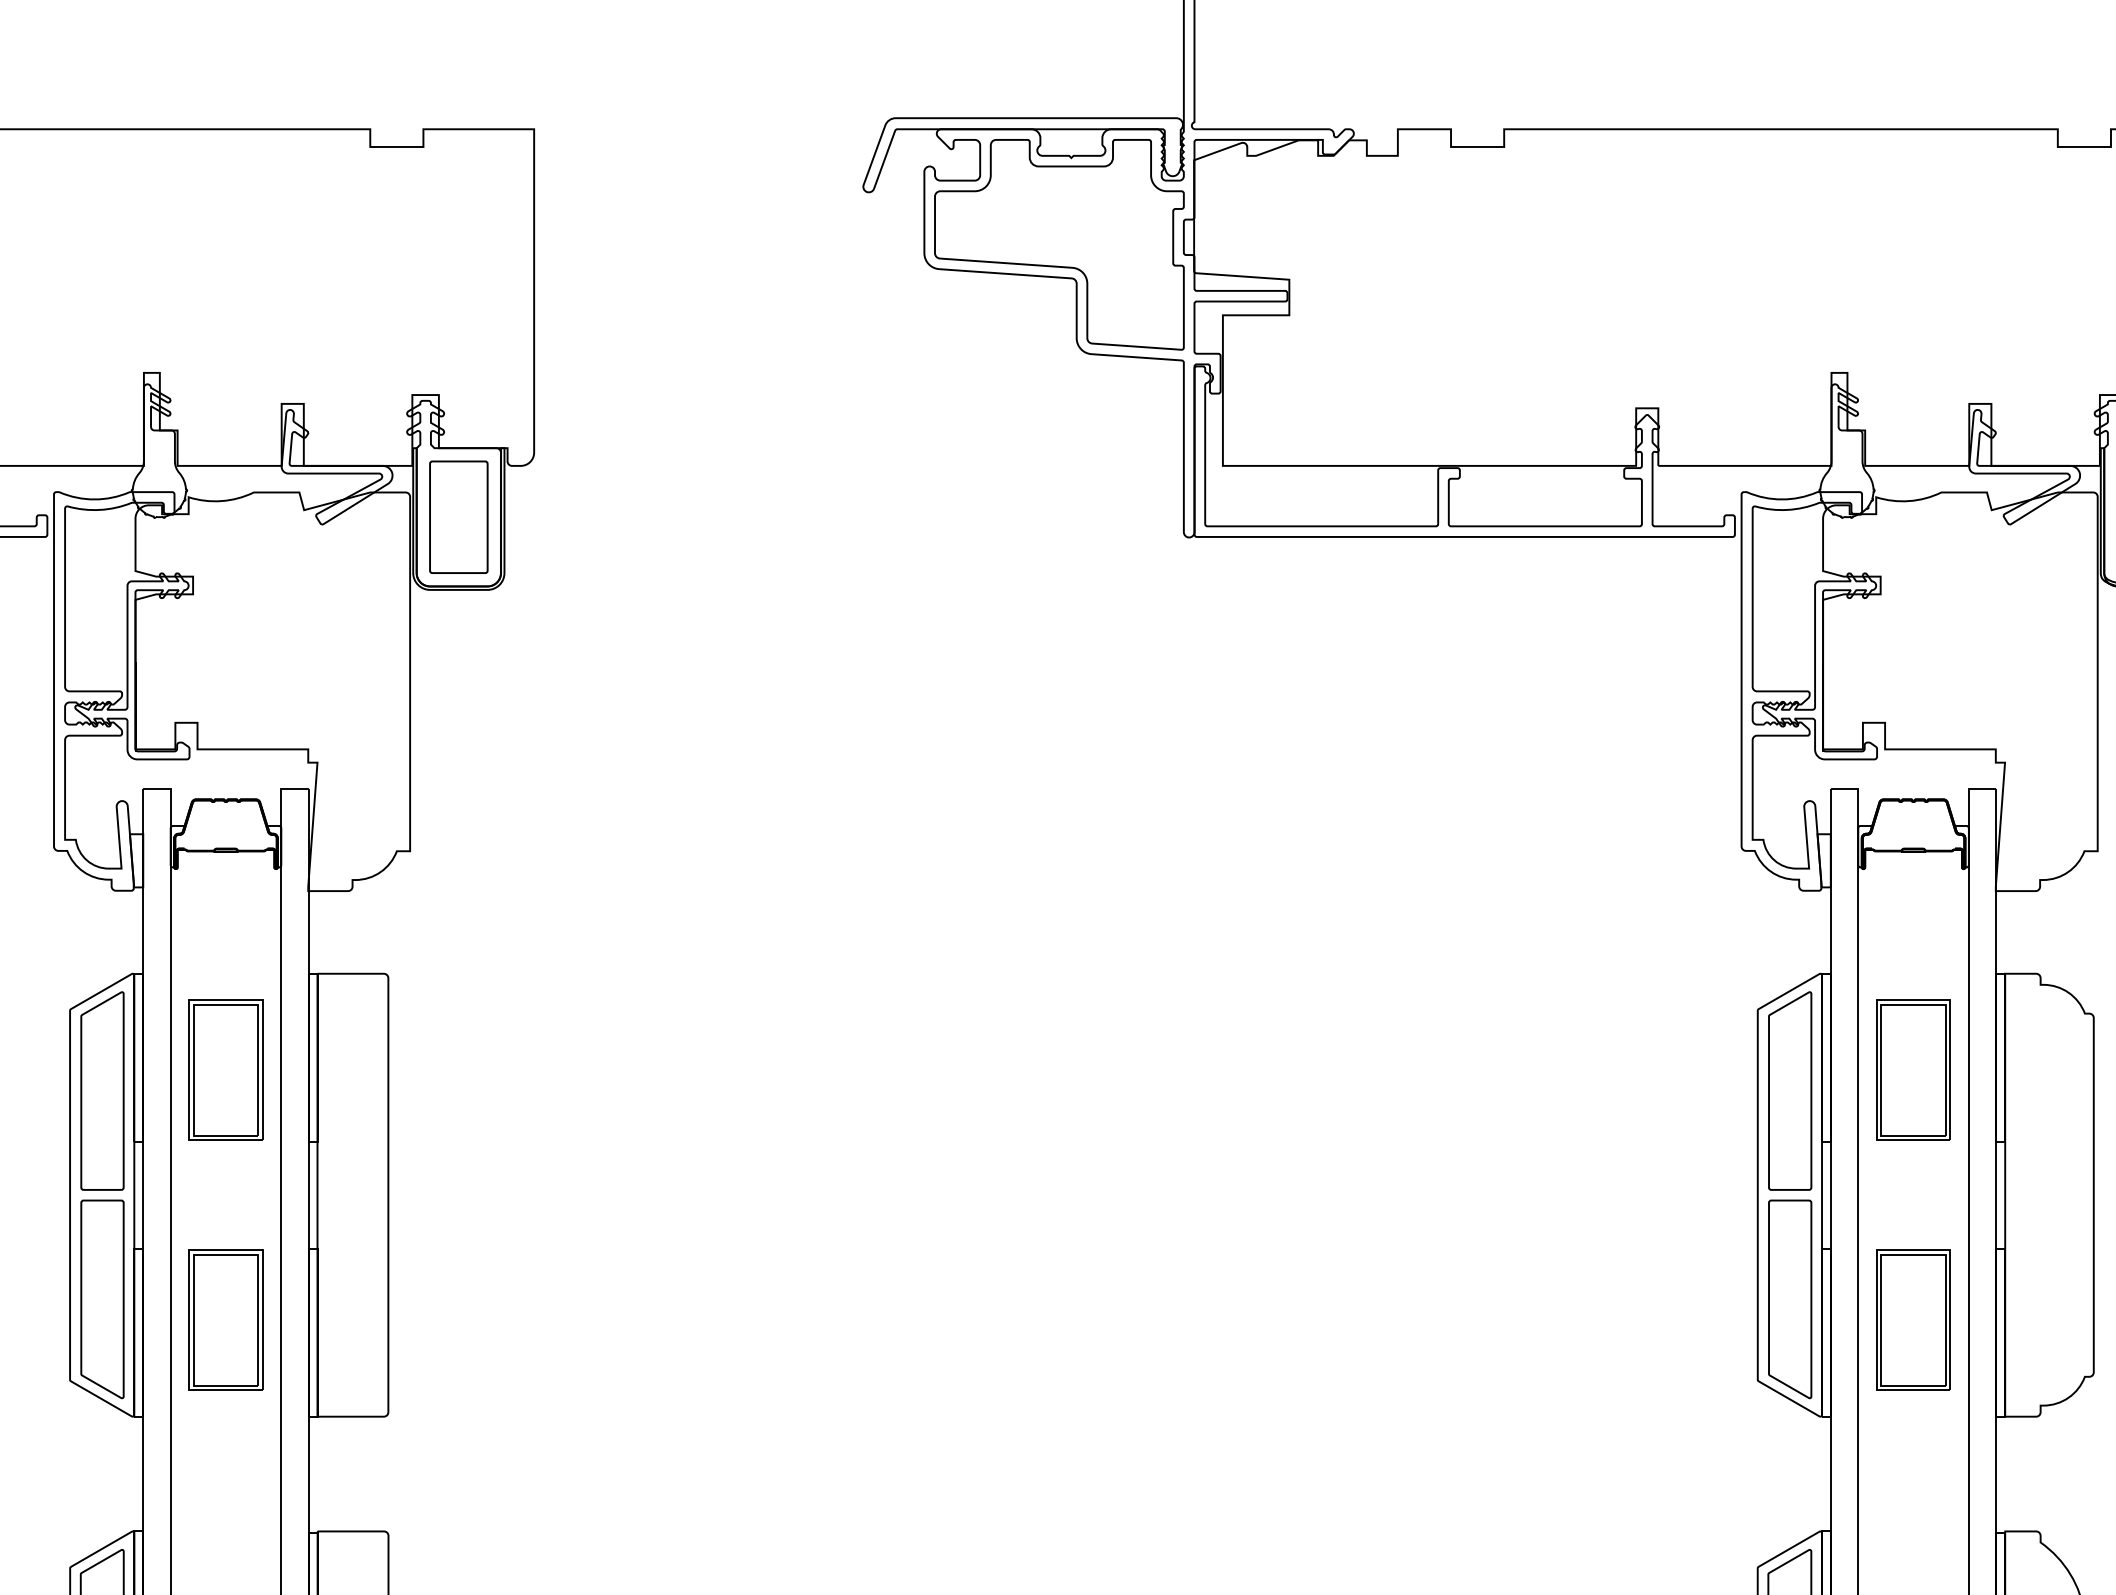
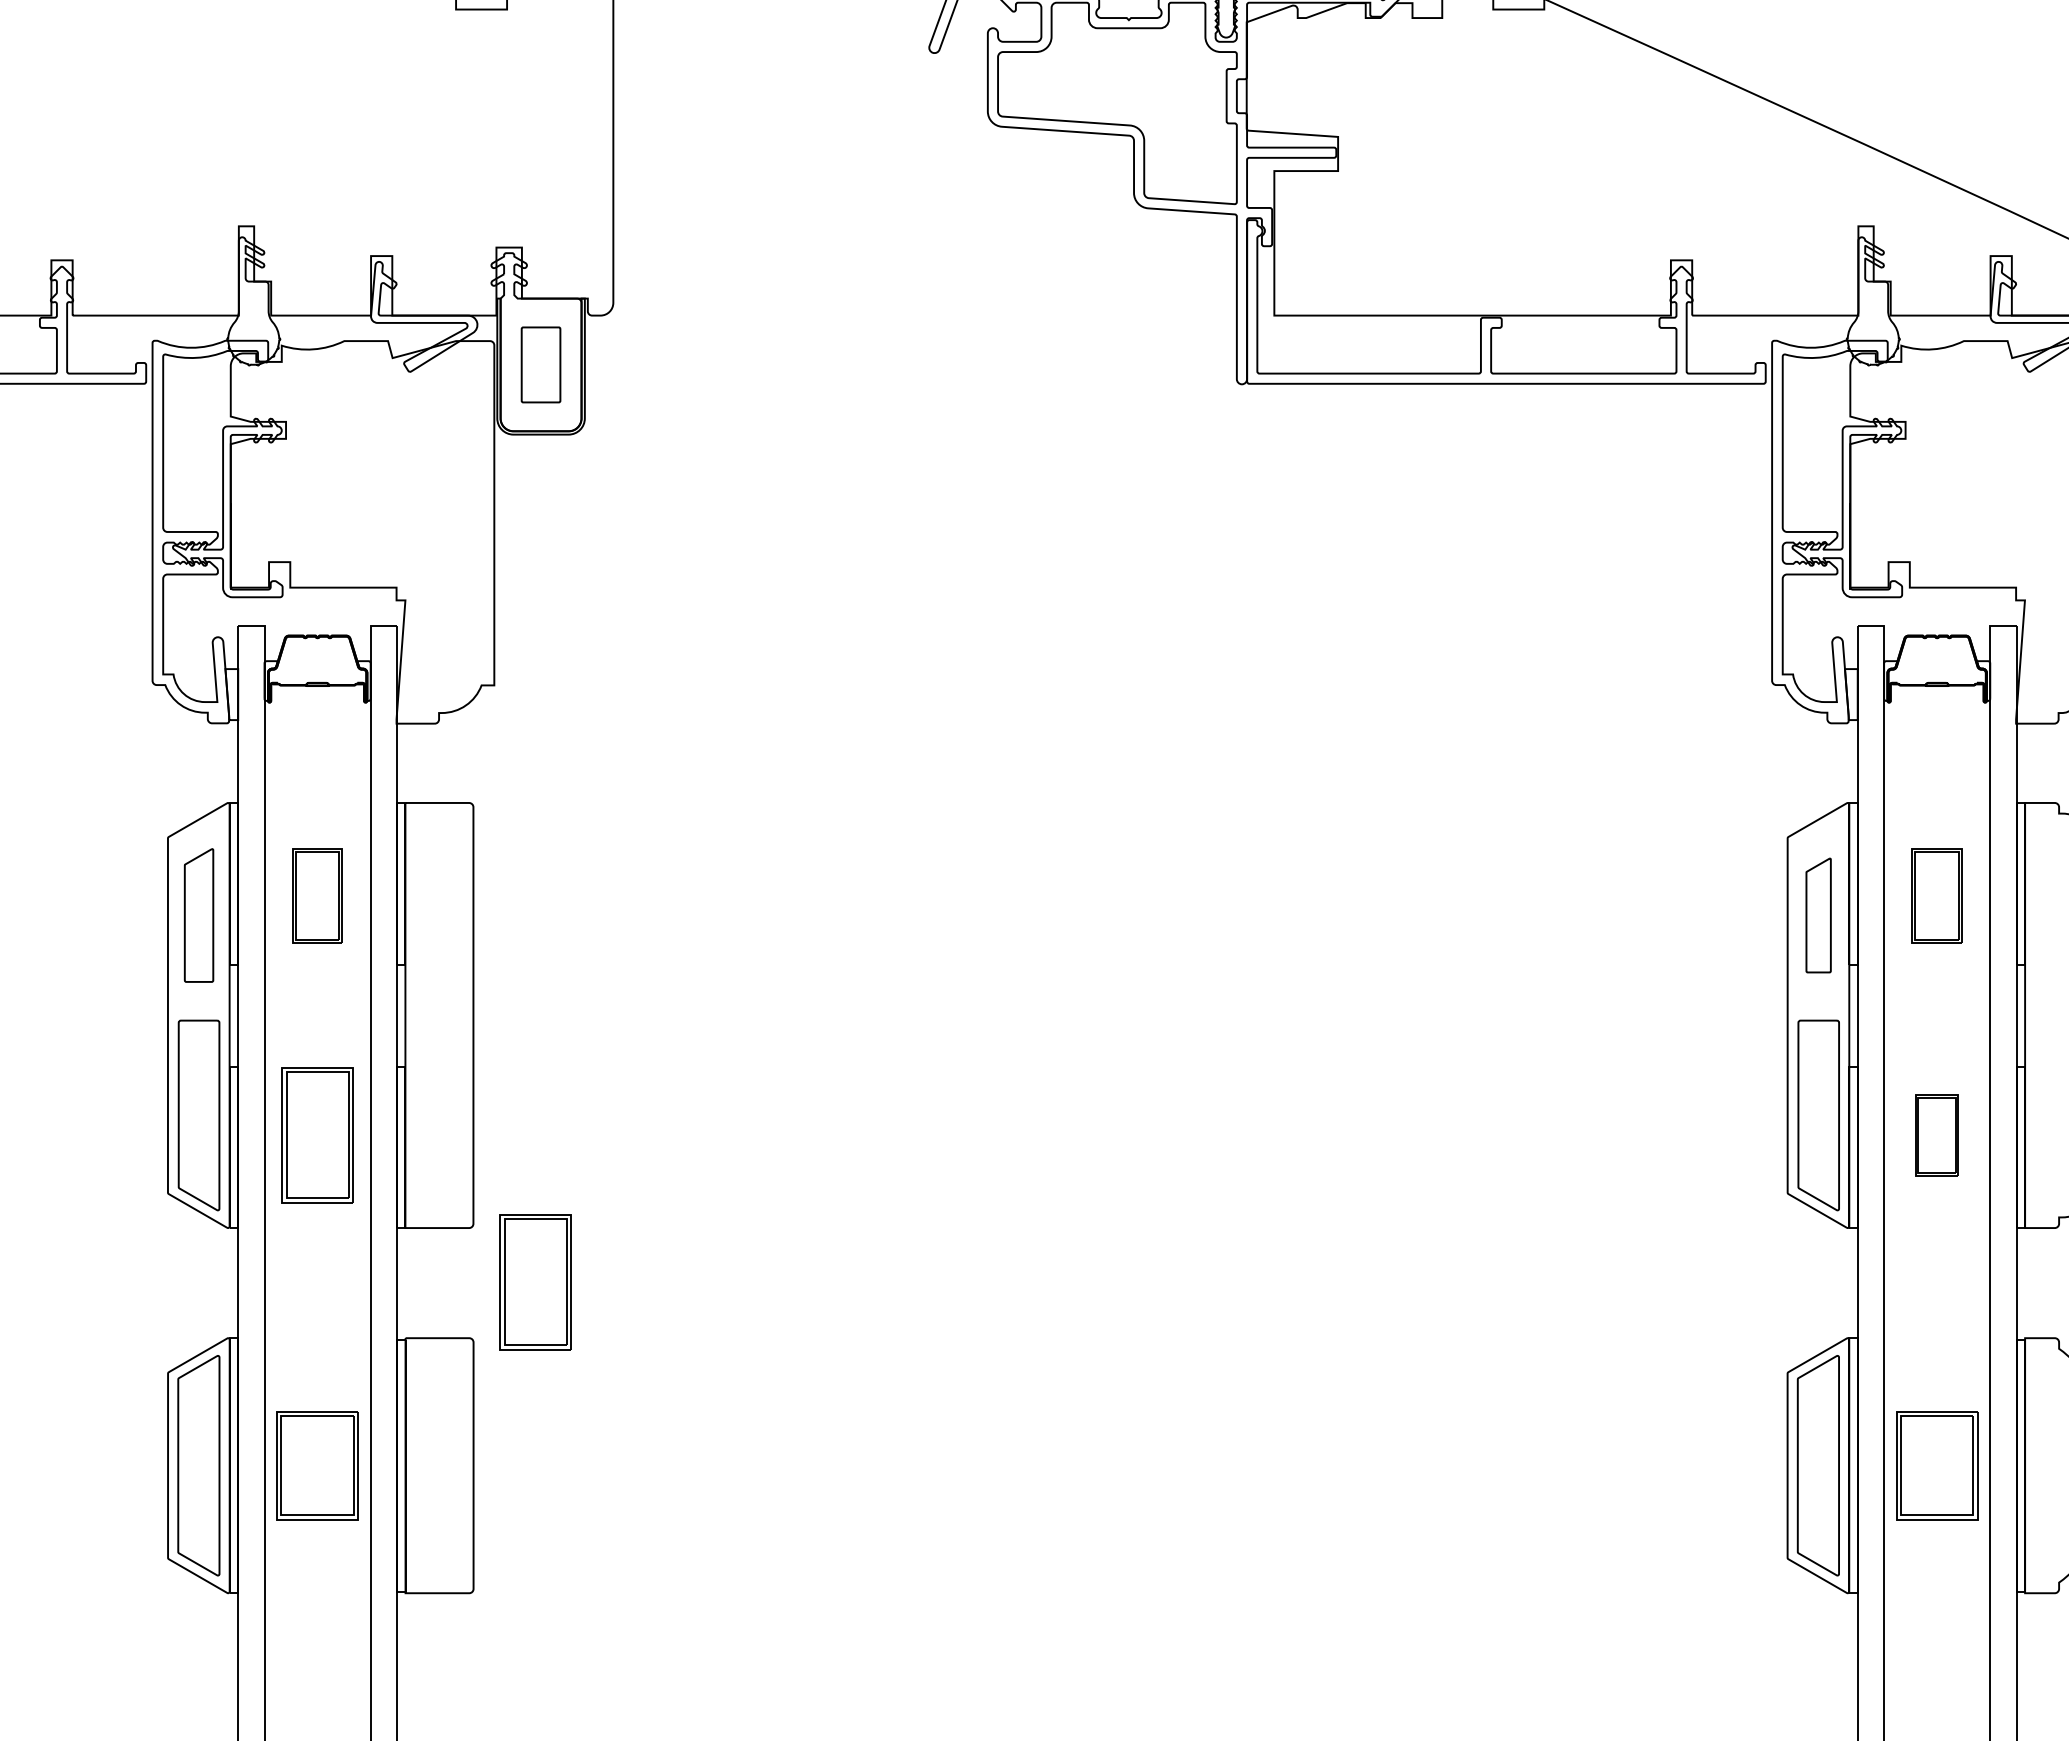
part: (458, 516) -> (540, 364), size x0.7
part: (225, 1070) -> (317, 895), size x0.7
part: (1912, 1070) -> (1936, 895), size x0.7
part: (101, 1091) -> (198, 915), size x0.7
part: (1789, 1091) -> (1818, 915), size x0.6
part: (1912, 1320) -> (1936, 1135), size x0.6
part: (453, 1473) -> (535, 1282), added

